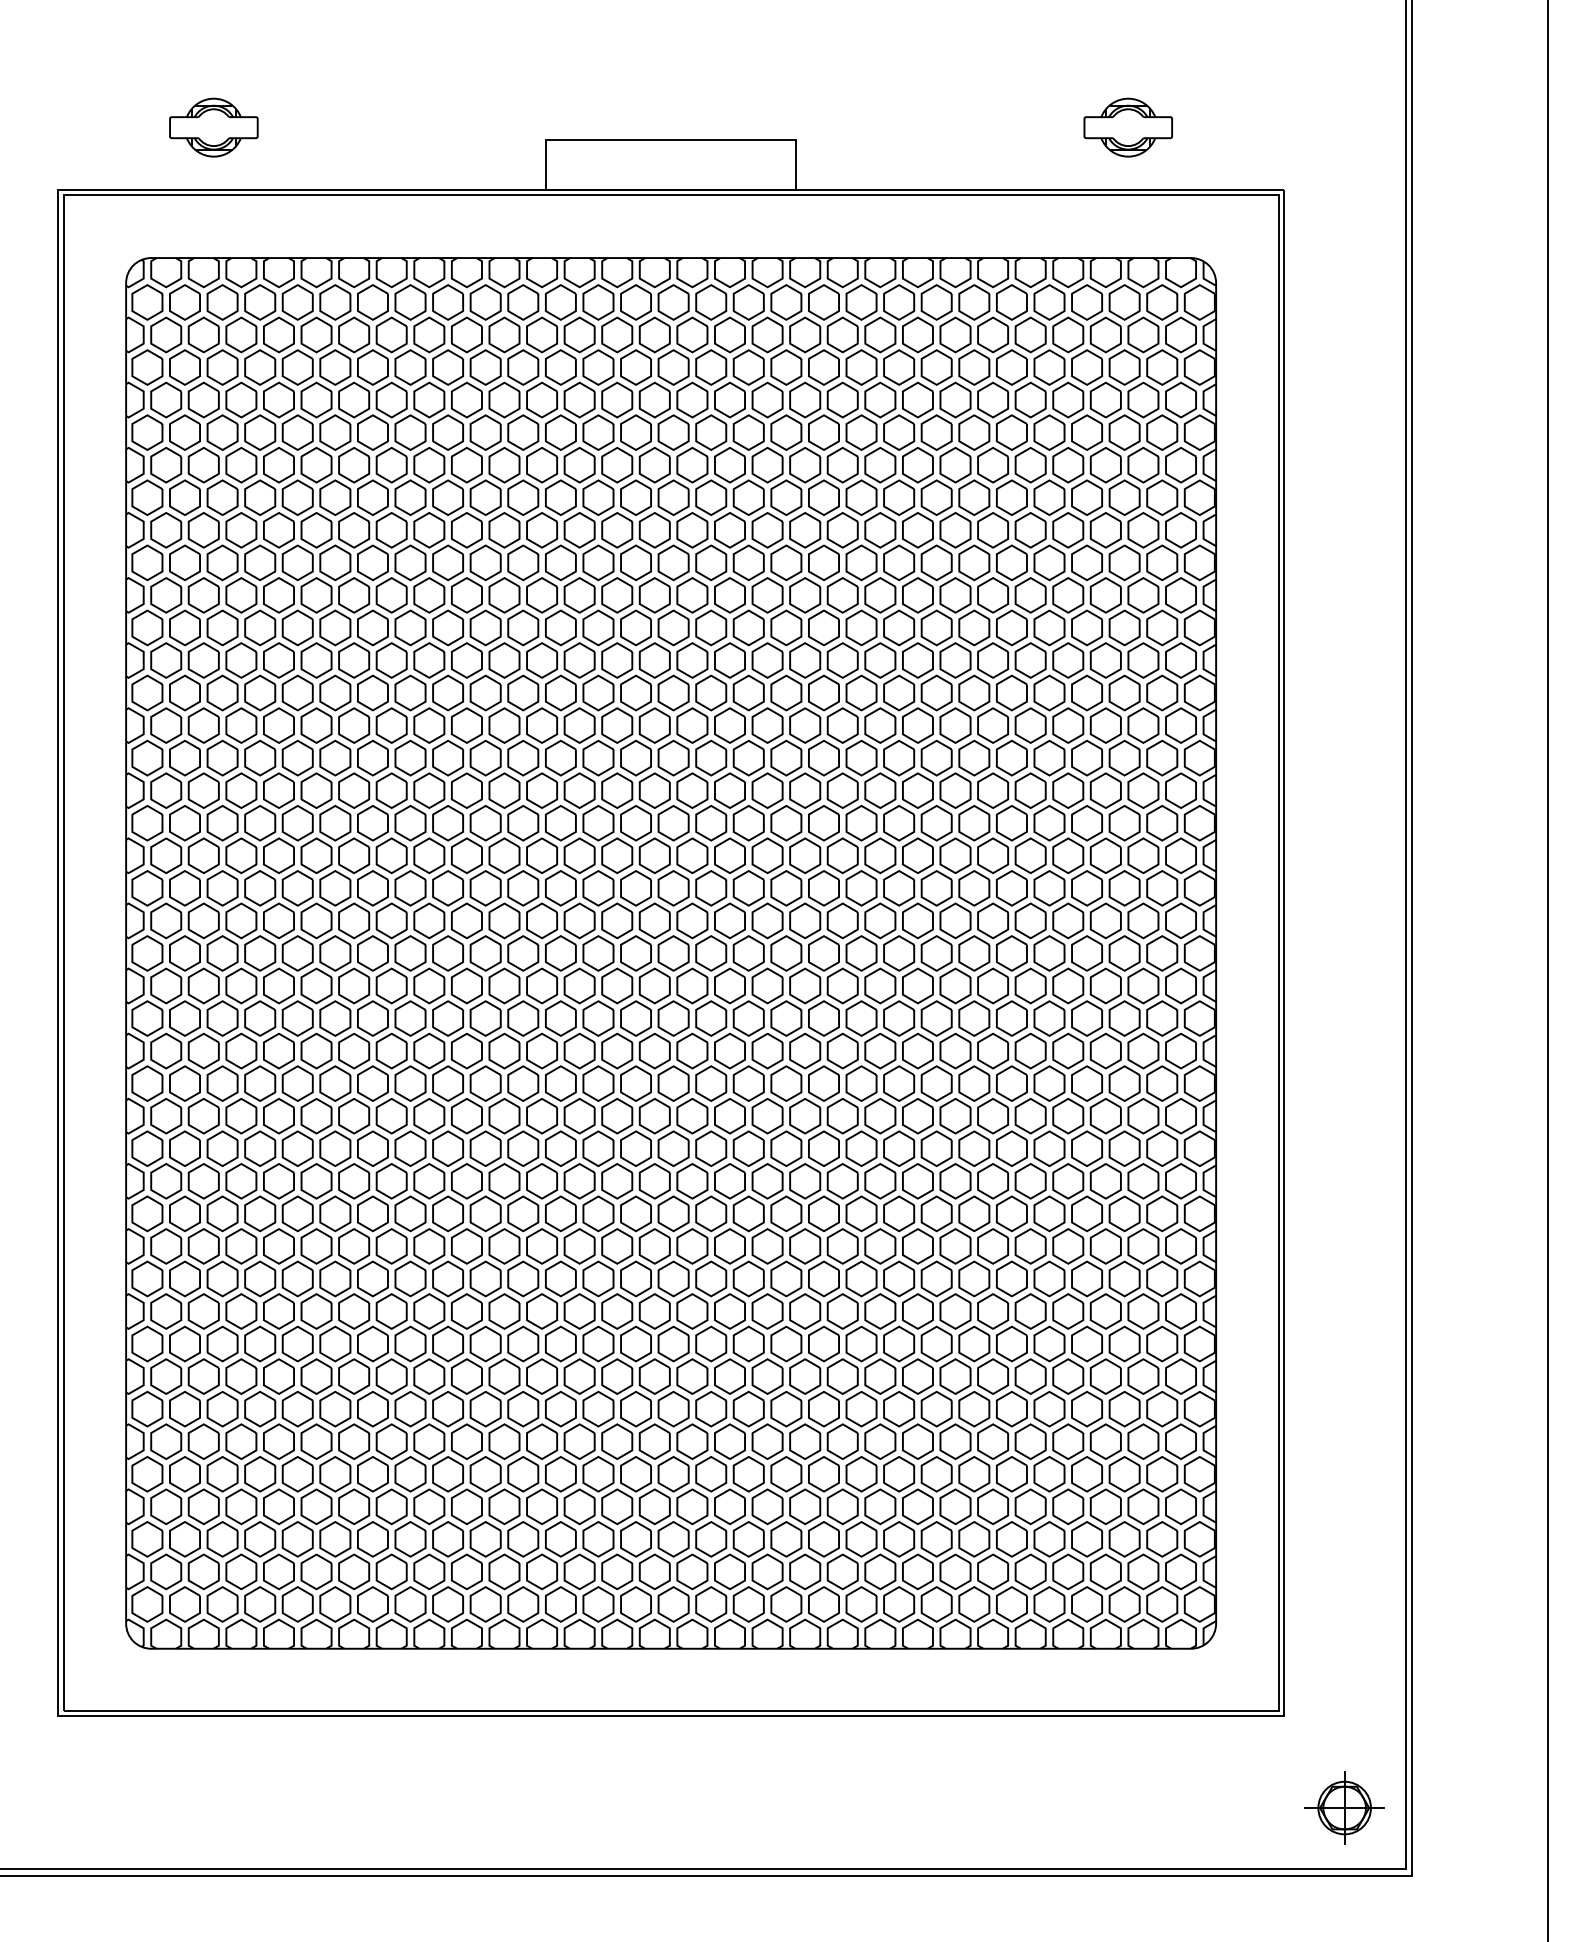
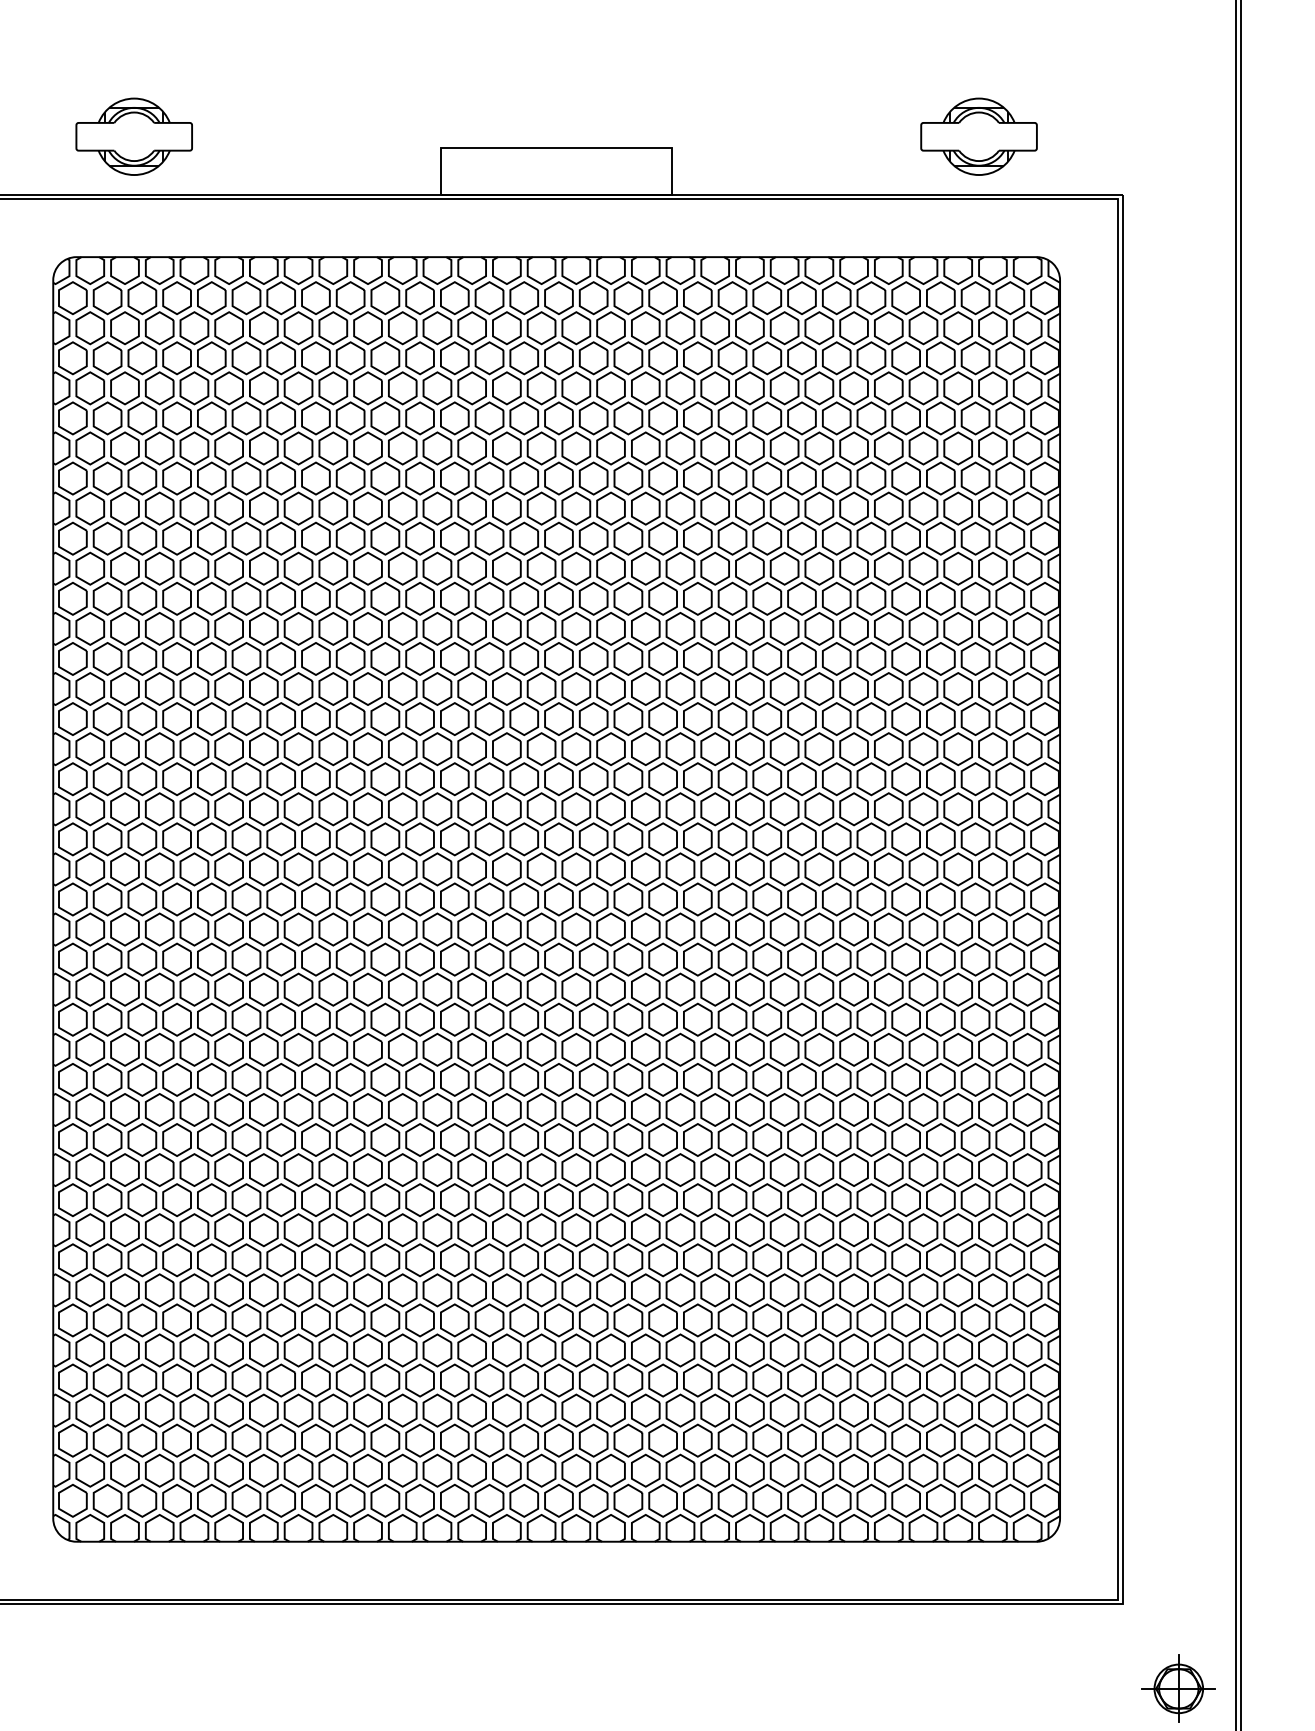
part: (213, 127) -> (133, 136), size x1.43
part: (1127, 127) -> (978, 136), size x1.43

